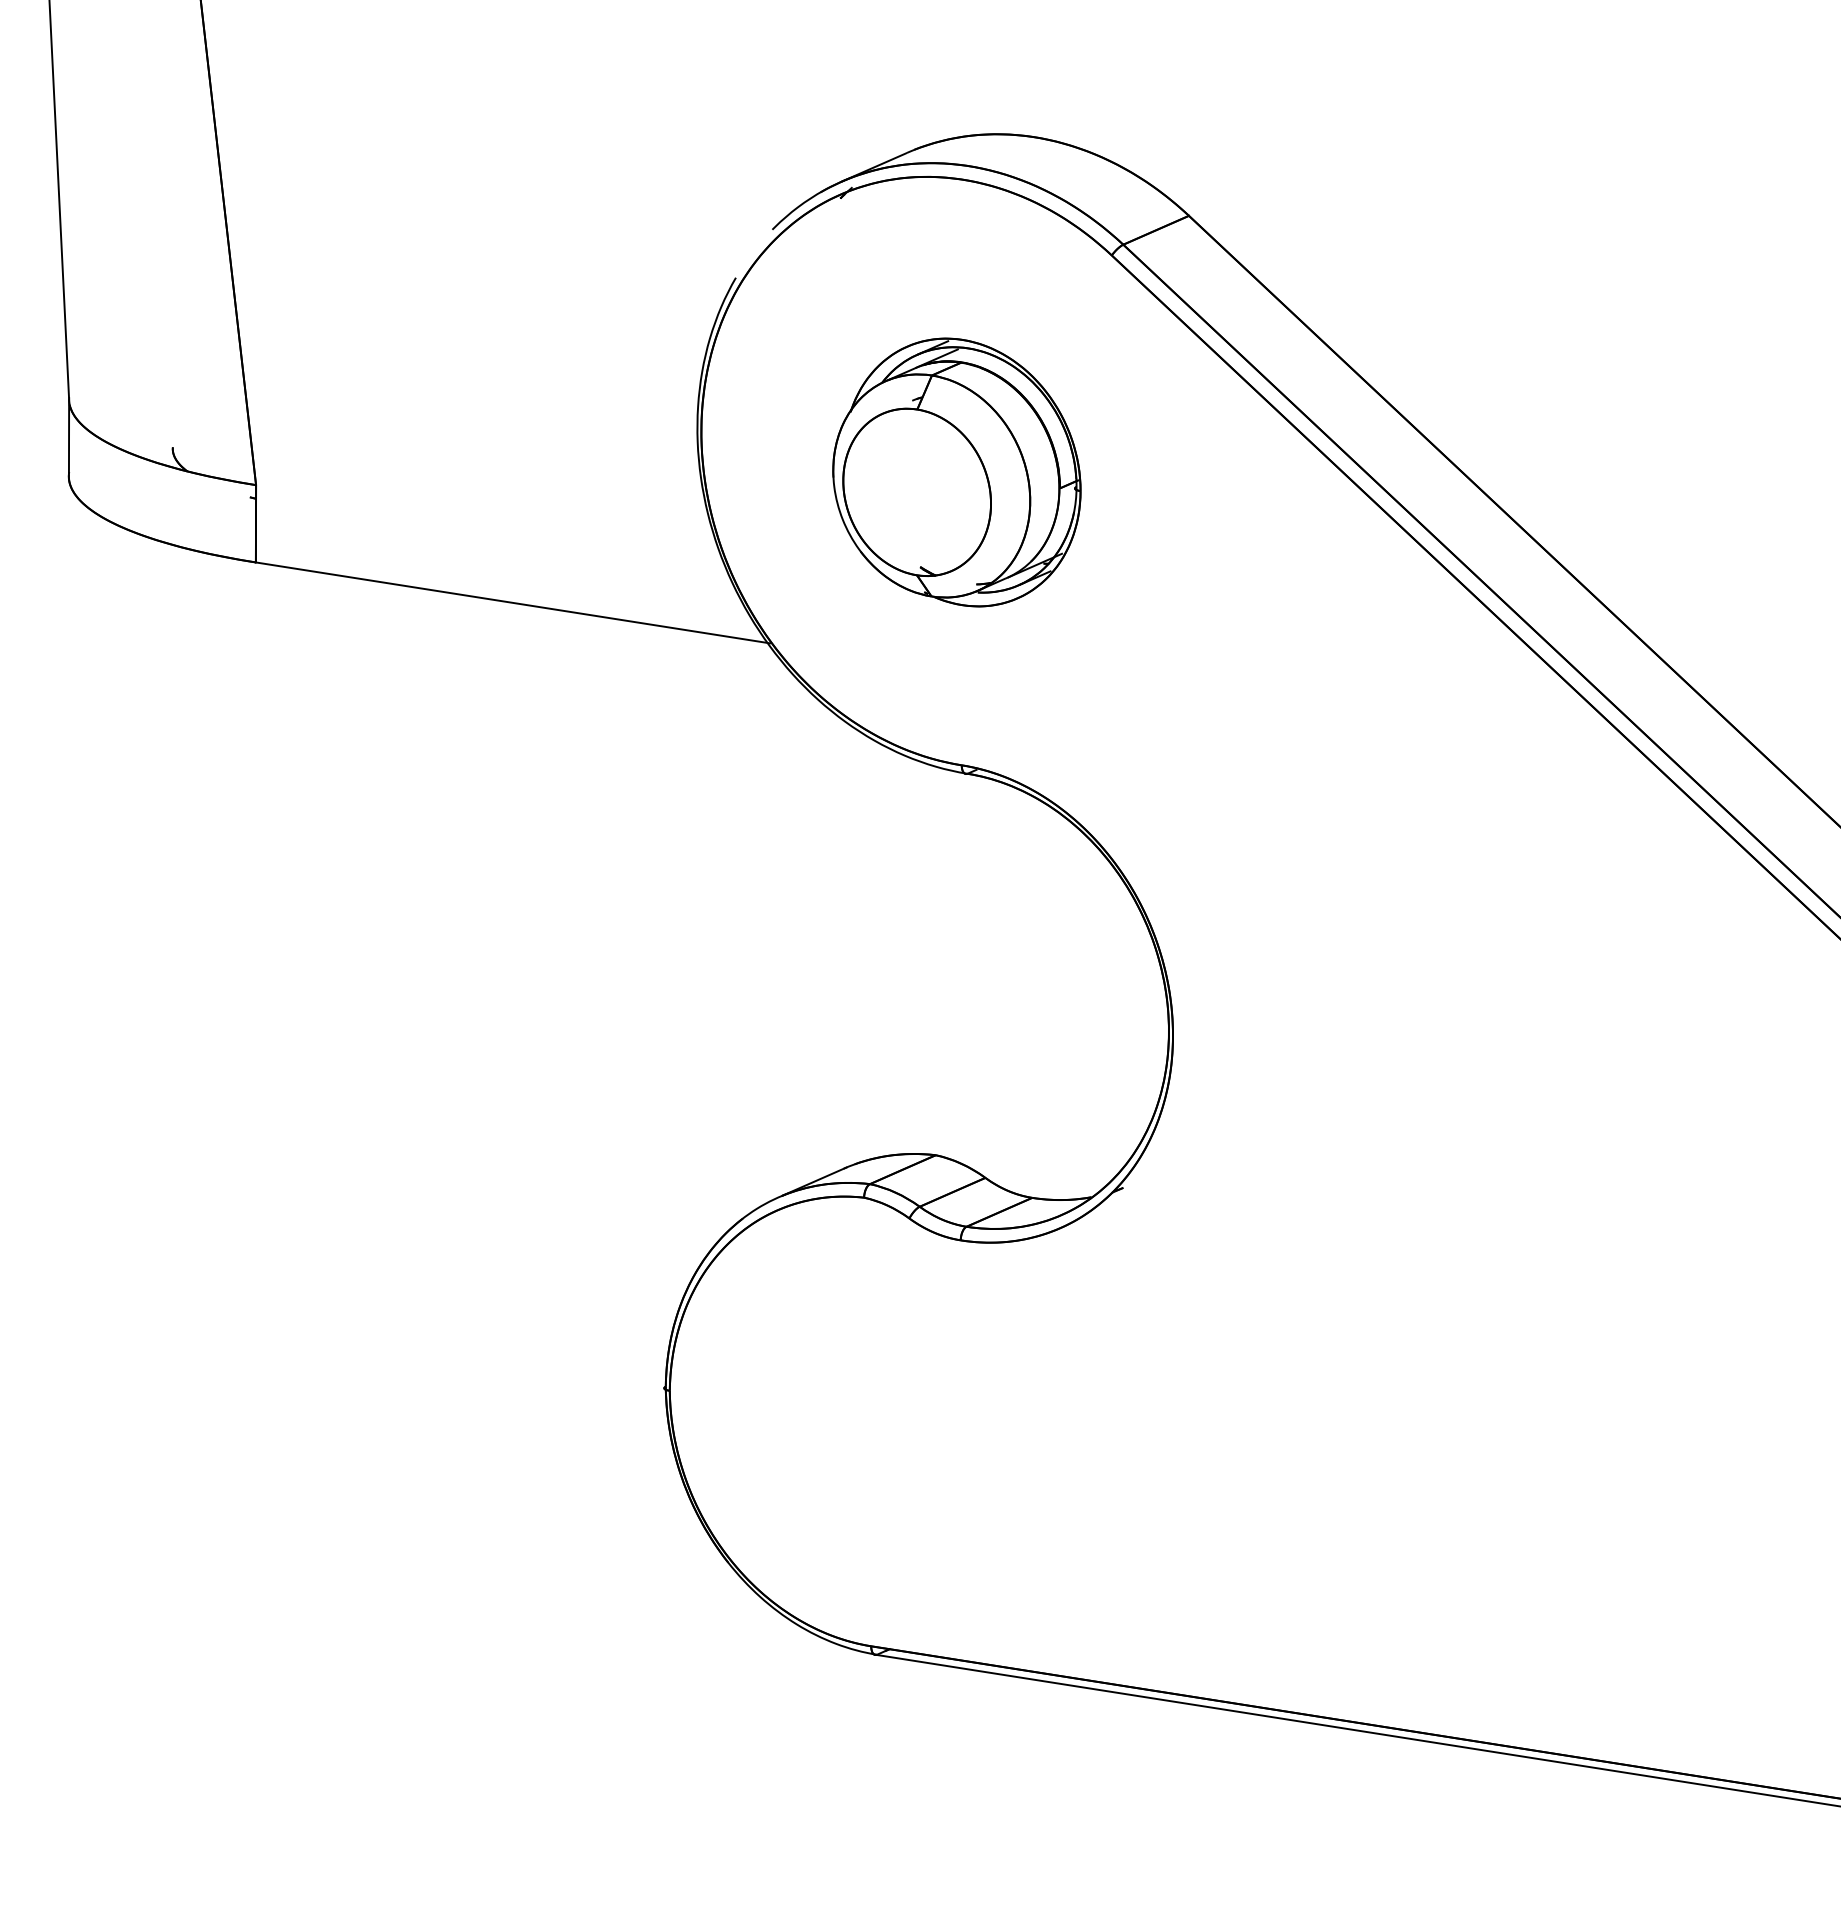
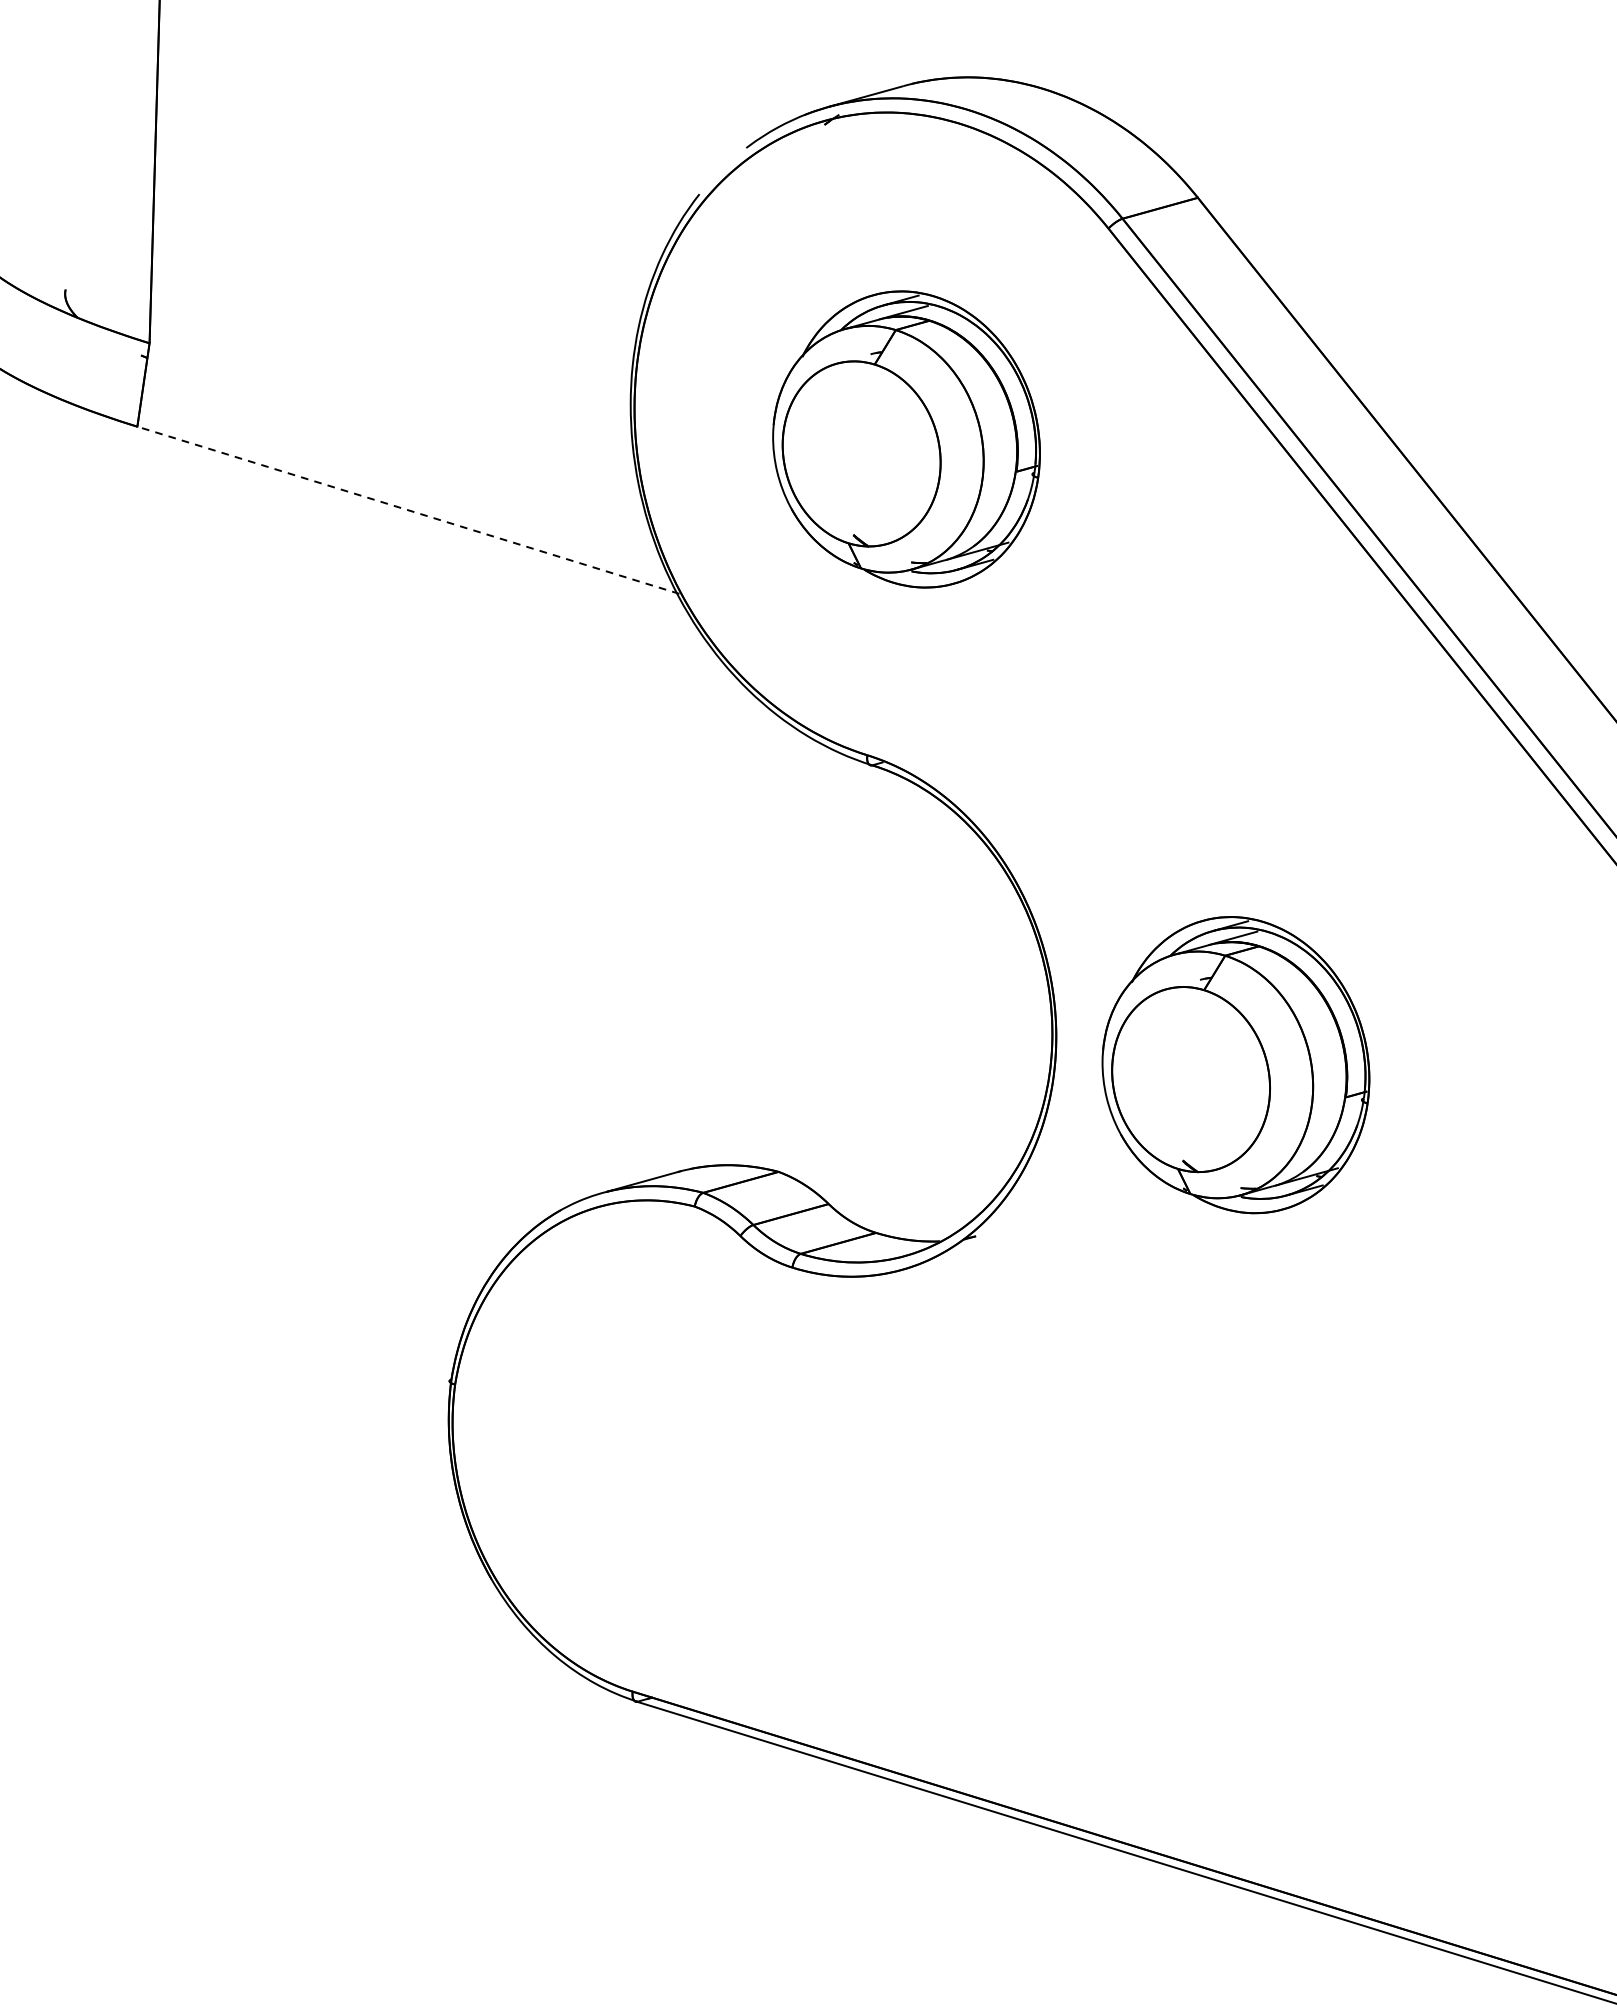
line: (512, 602) -> (407, 509), solid -> dashed
part: (1337, 997) -> (1236, 1064), added

